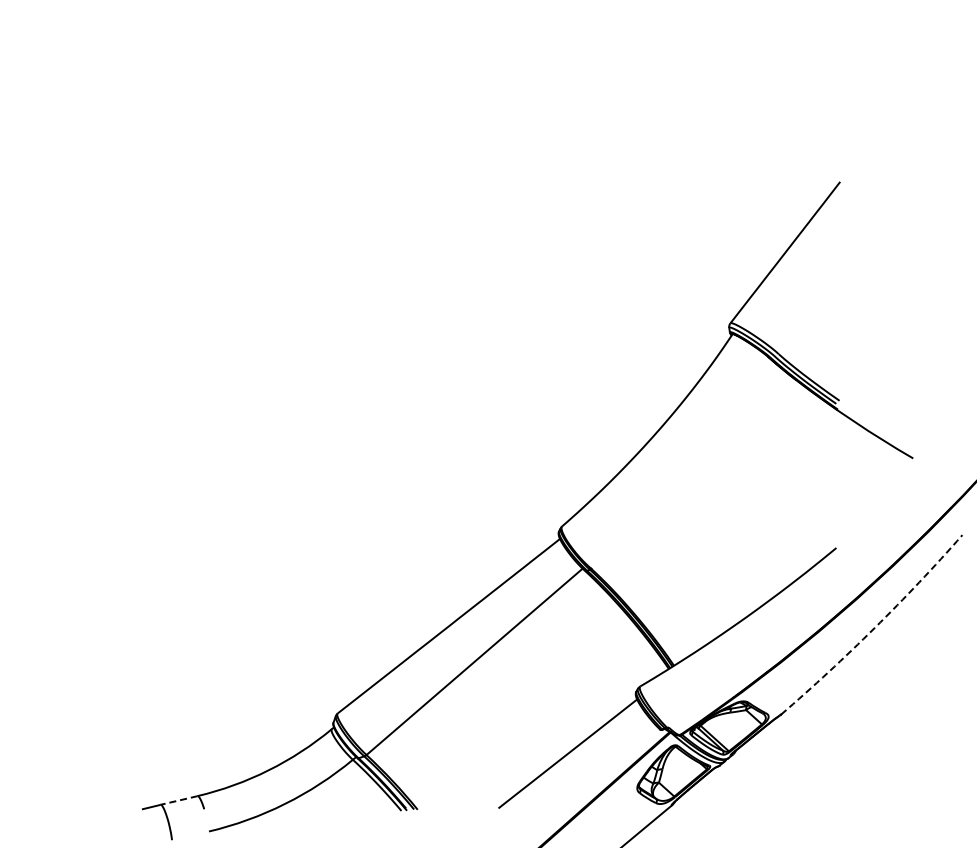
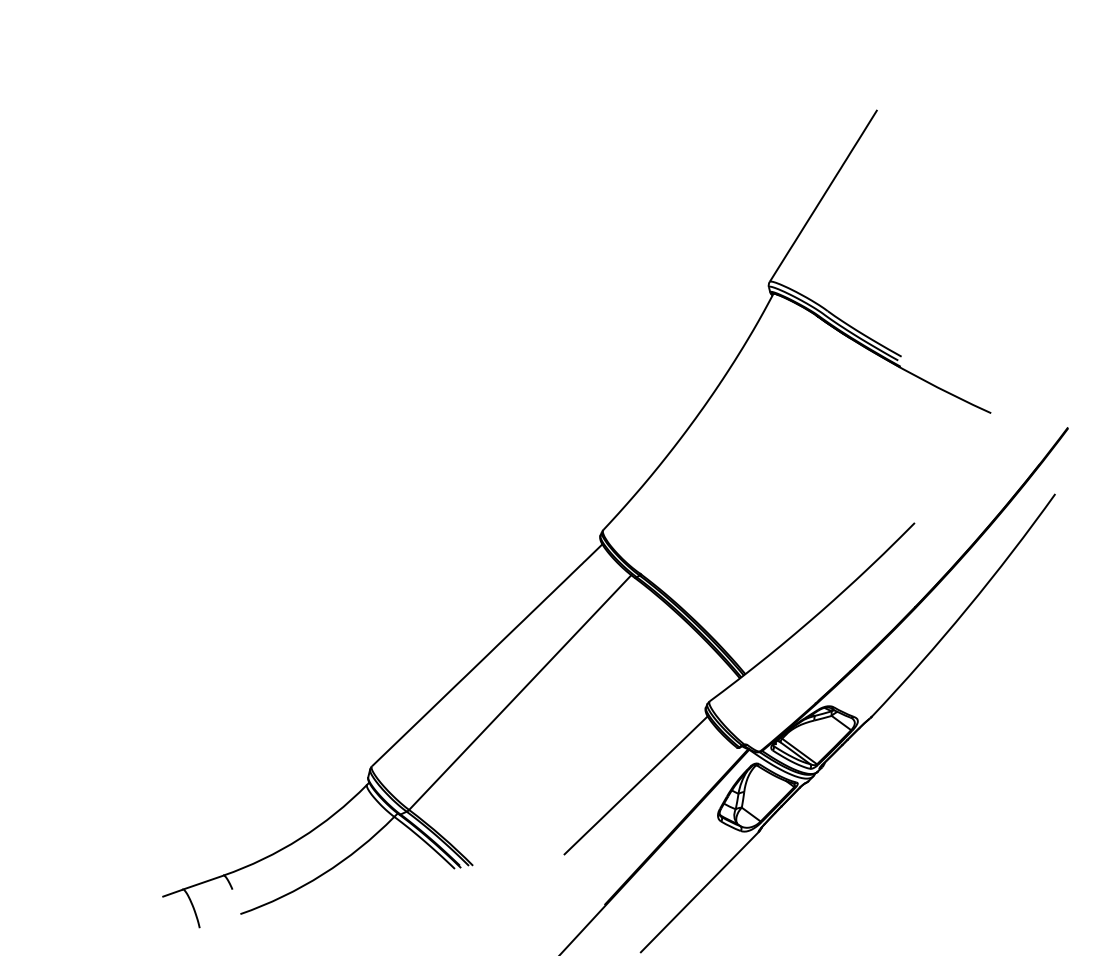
arc: (874, 627) -> (966, 608), dashed -> solid
line: (179, 800) -> (203, 882), dashed -> solid

